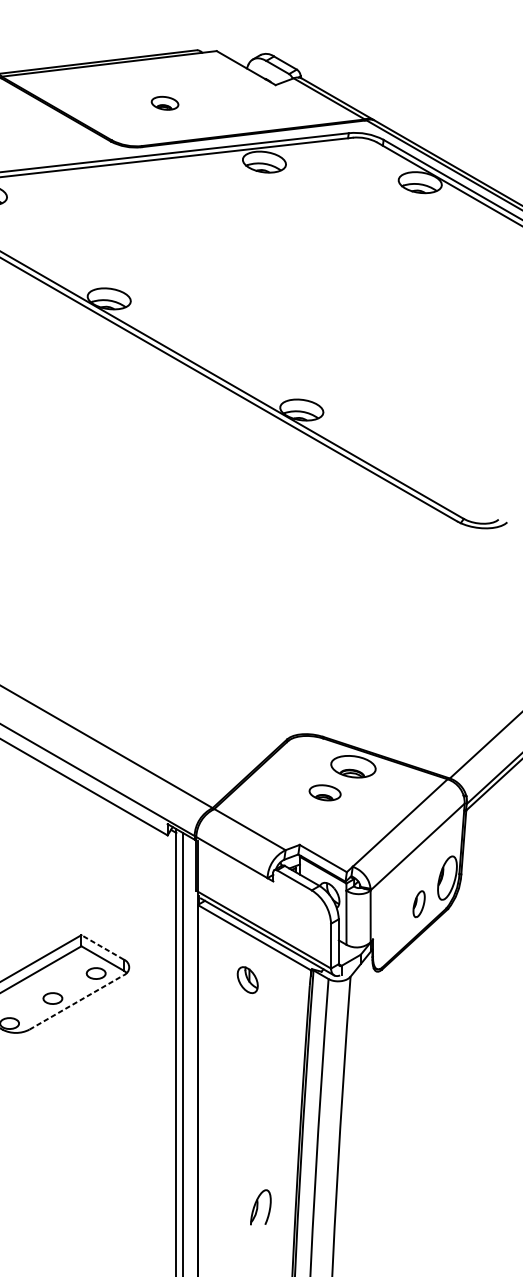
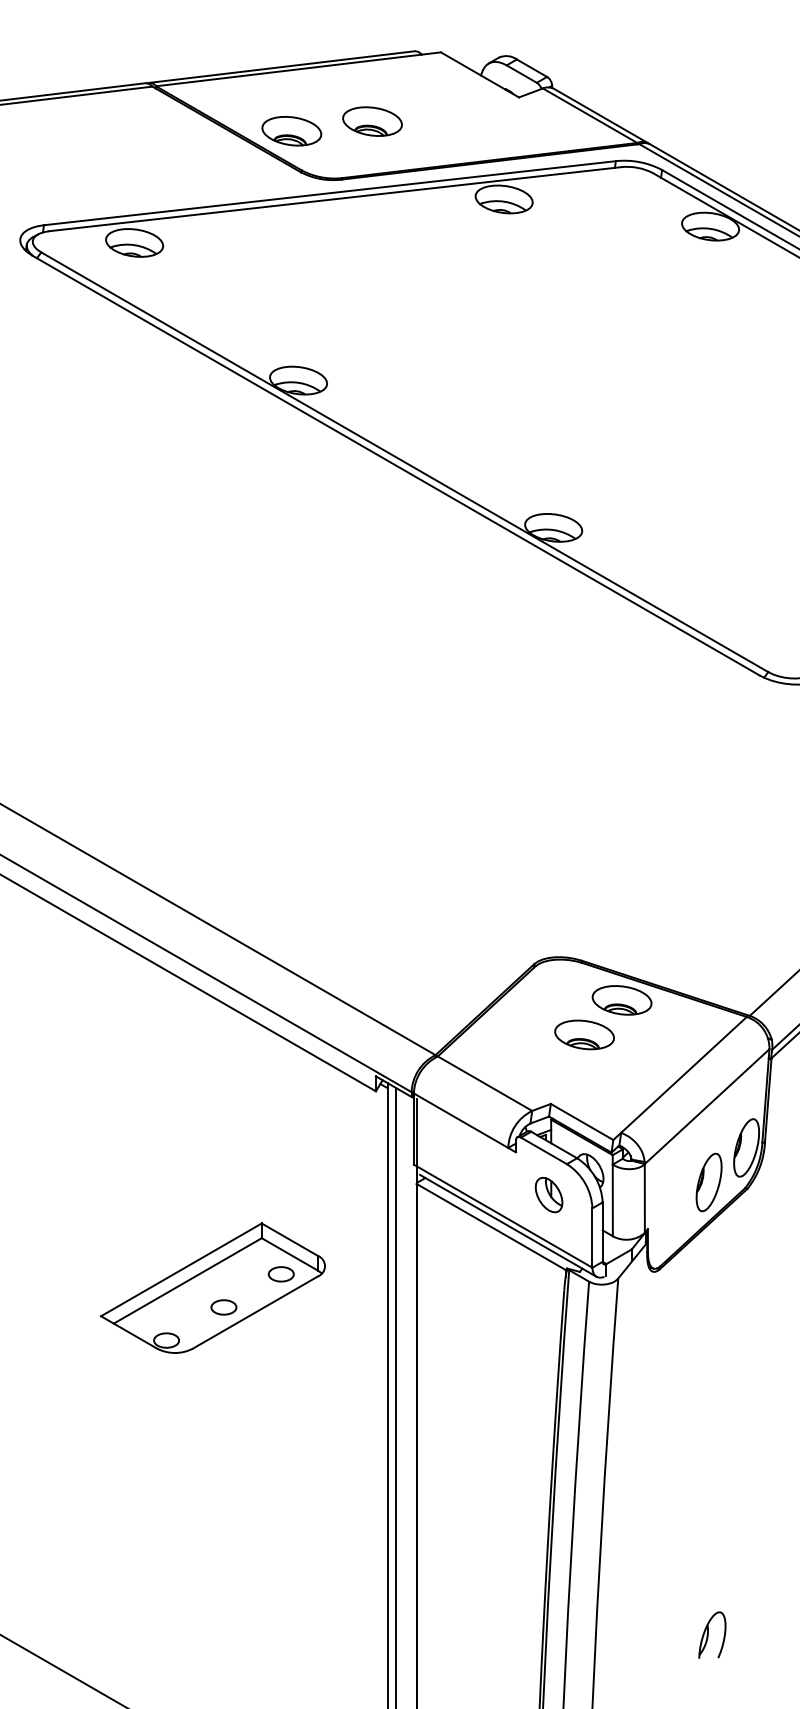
part: (165, 103) -> (372, 121), size x1.67
part: (103, 110) -> (291, 131), added
part: (325, 792) -> (584, 1034), size x1.43
part: (418, 904) -> (708, 1182), size x1.67
line: (102, 947) -> (289, 1239), dashed -> solid
part: (247, 980) -> (548, 1195), moved
line: (76, 1002) -> (255, 1312), dashed -> solid
part: (260, 1206) -> (712, 1634), moved

